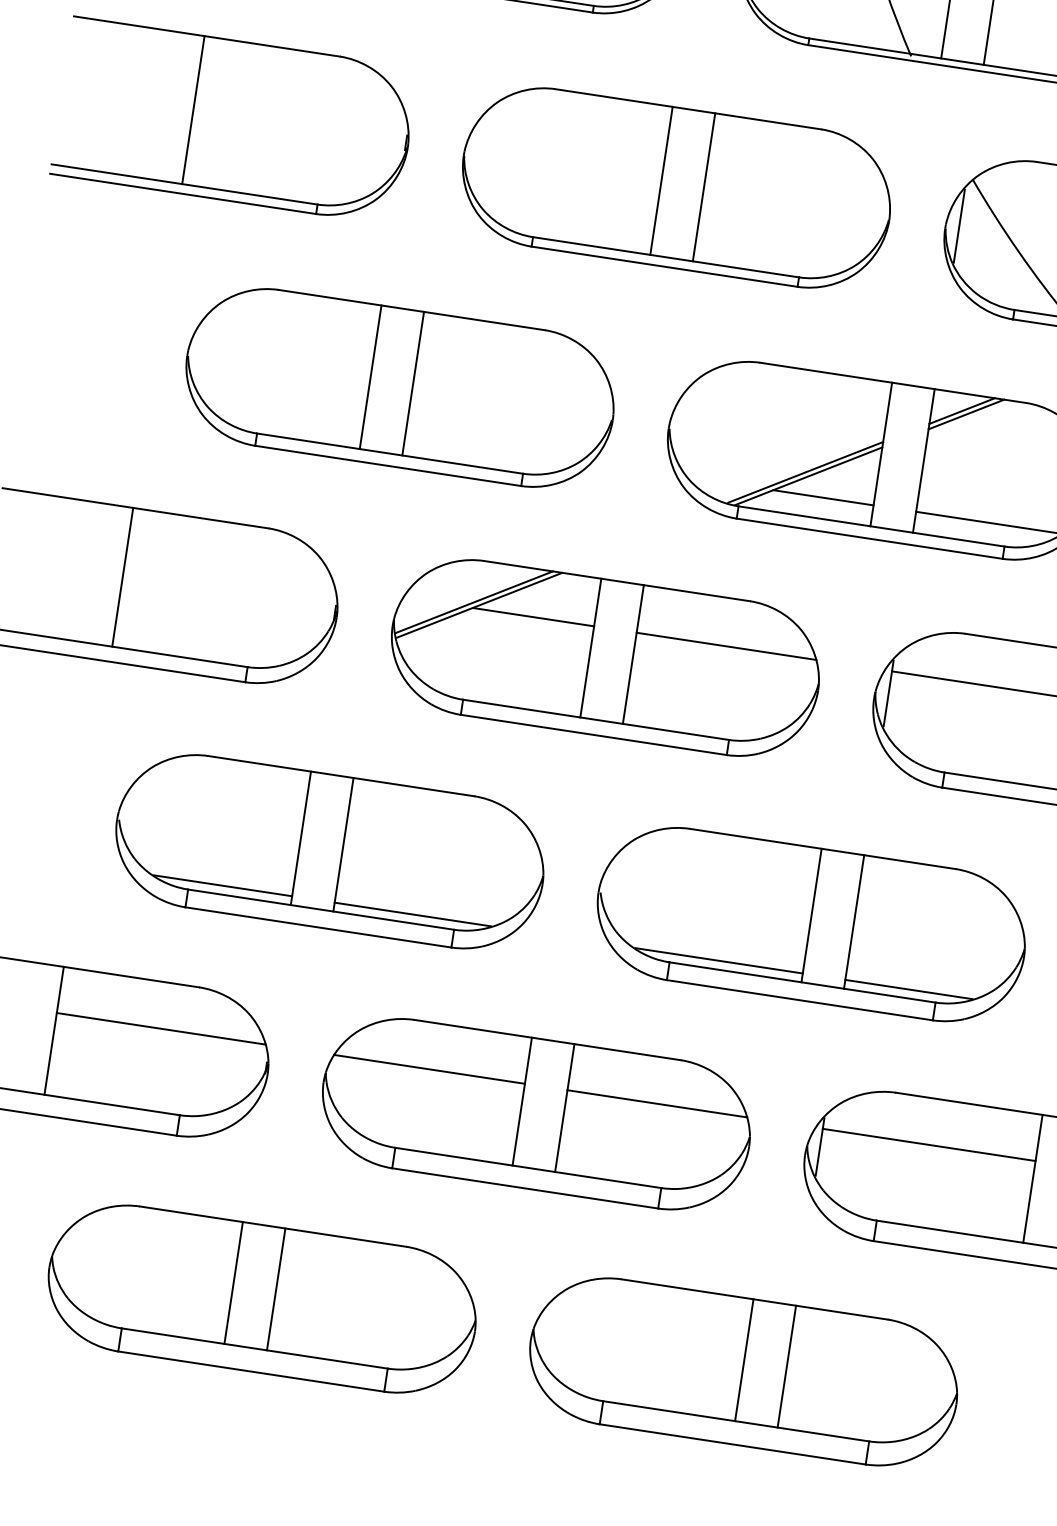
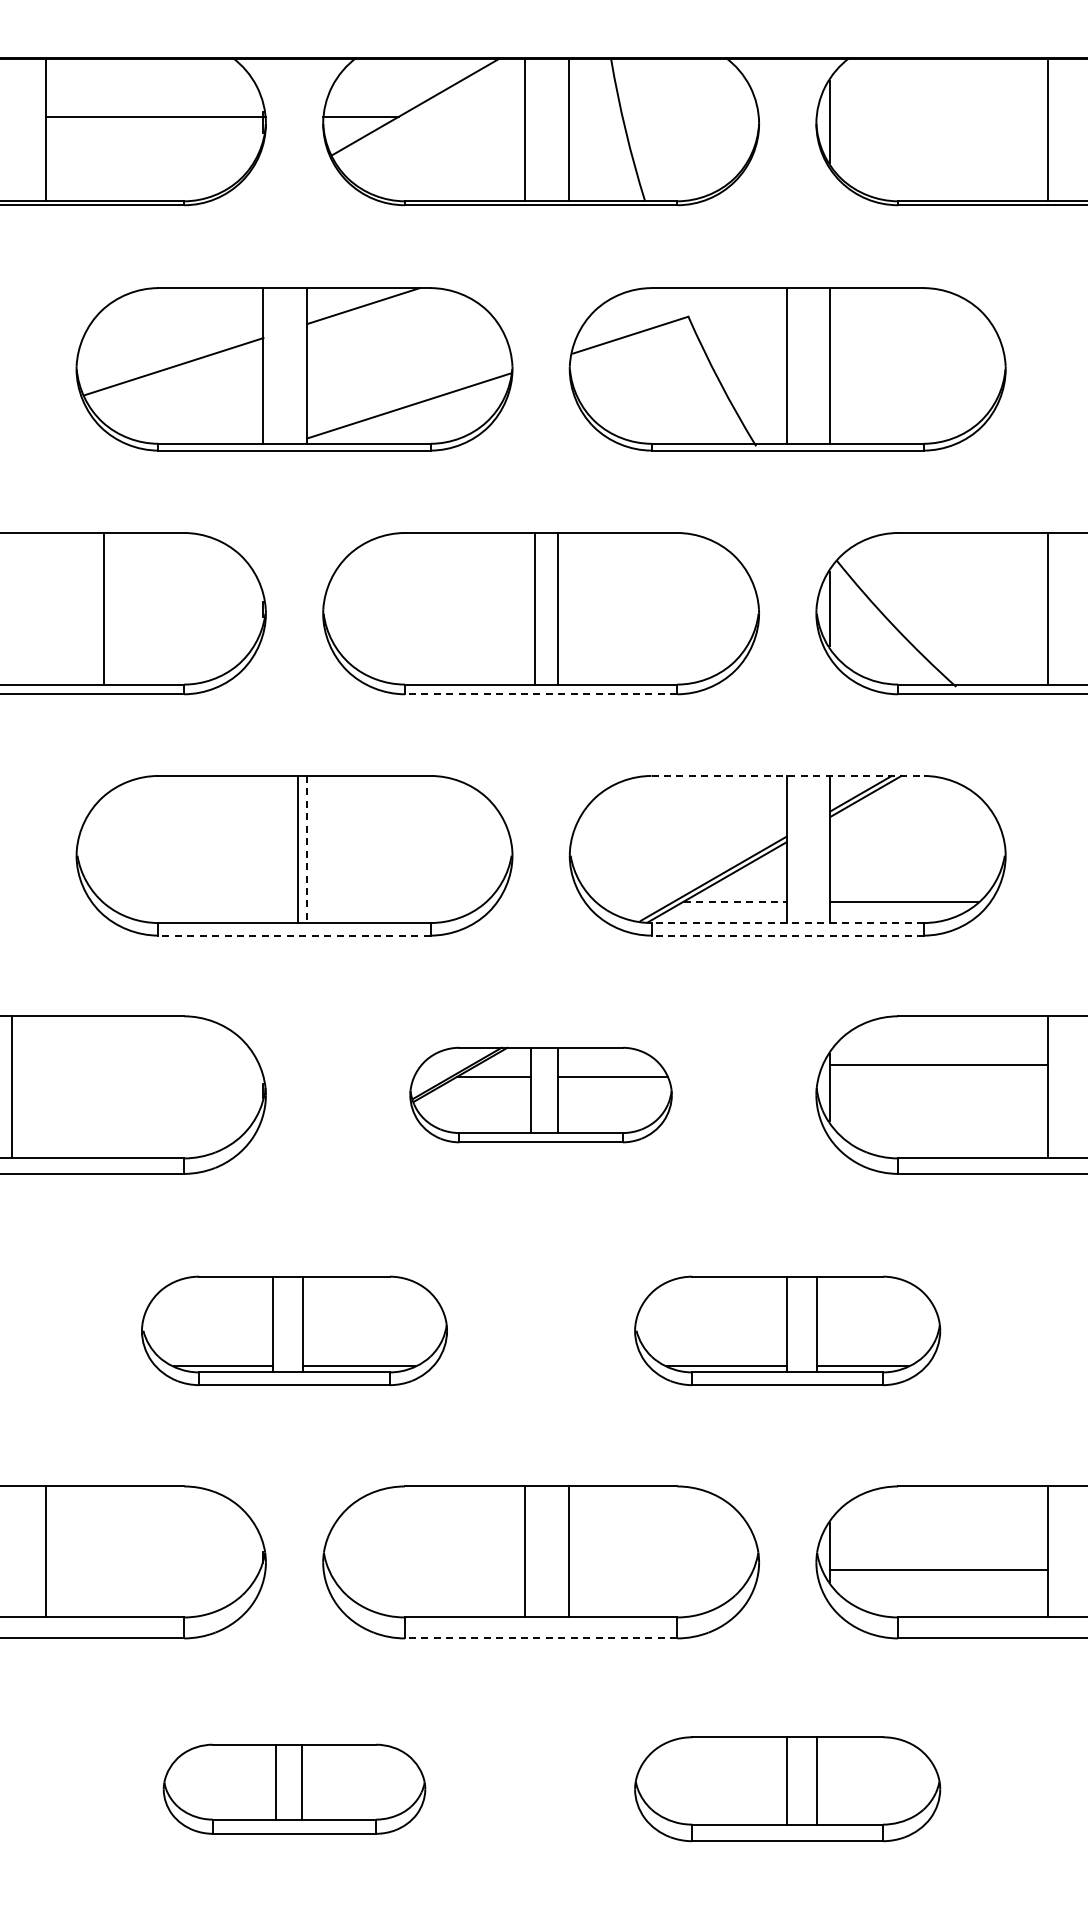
line: (193, 109) -> (103, 608), moved
line: (661, 180) -> (558, 608), moved
line: (703, 187) -> (534, 608), moved
line: (663, 266) -> (540, 694), solid -> dashed
line: (370, 377) -> (298, 849), moved
line: (894, 382) -> (788, 775), solid -> dashed
line: (413, 383) -> (307, 849), solid -> dashed
line: (388, 465) -> (294, 935), solid -> dashed
line: (823, 497) -> (735, 901), solid -> dashed
line: (871, 526) -> (787, 923), solid -> dashed
line: (869, 538) -> (787, 935), solid -> dashed
line: (122, 577) -> (11, 1087), moved
part: (604, 657) -> (540, 1094), size x0.6
part: (329, 851) -> (294, 1330), size x0.7
part: (811, 924) -> (787, 1330), size x0.7
line: (161, 1028) -> (152, 1533), removed
line: (429, 1069) -> (427, 1533), removed
line: (657, 1103) -> (660, 1533), removed
line: (929, 1144) -> (939, 1569), moved
line: (524, 1188) -> (540, 1638), solid -> dashed
part: (262, 1299) -> (294, 1789), size x0.6
part: (743, 1372) -> (787, 1789), size x0.7

